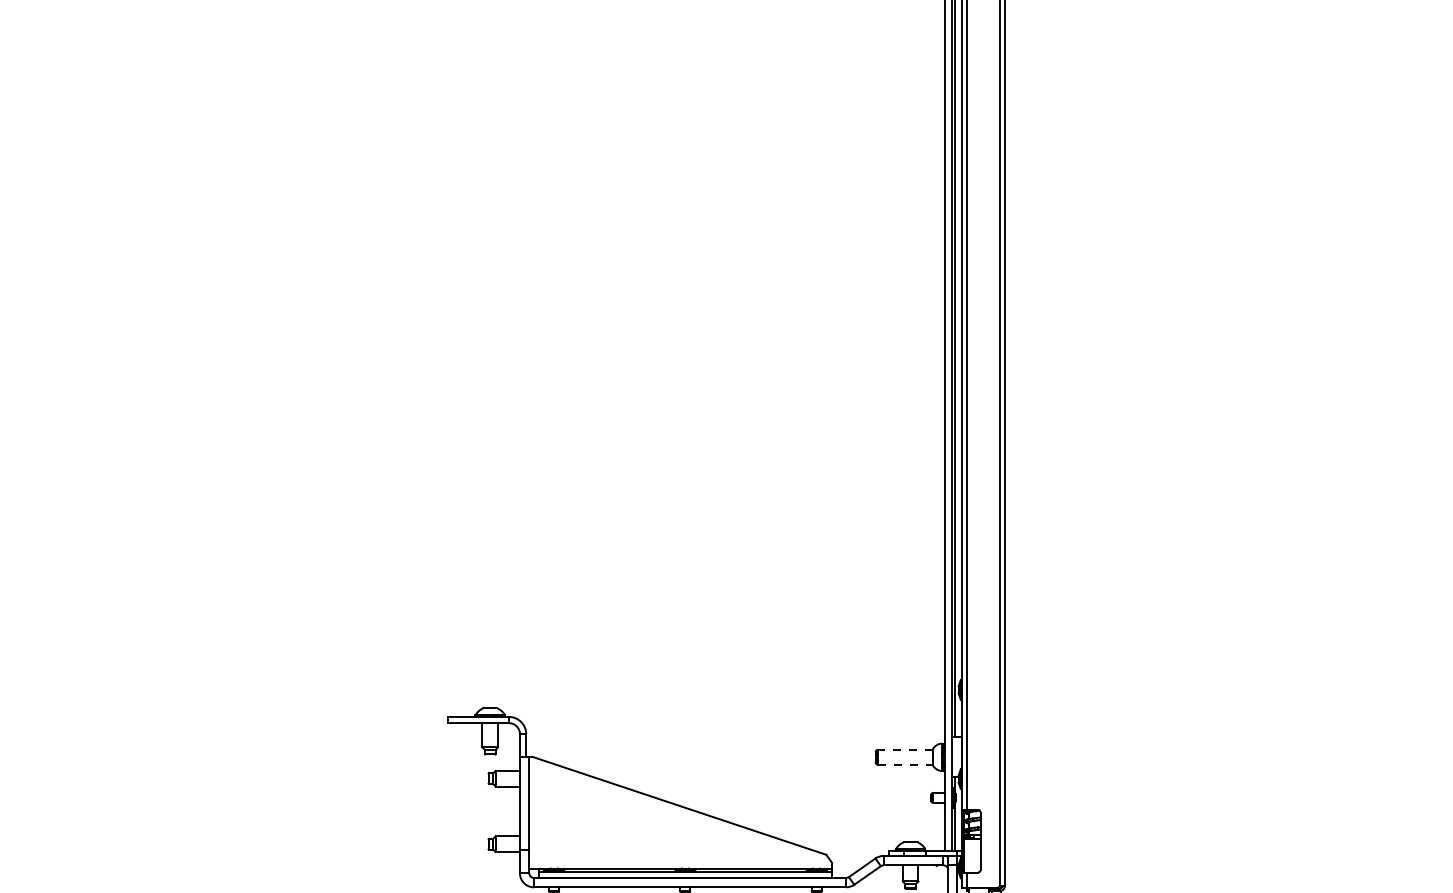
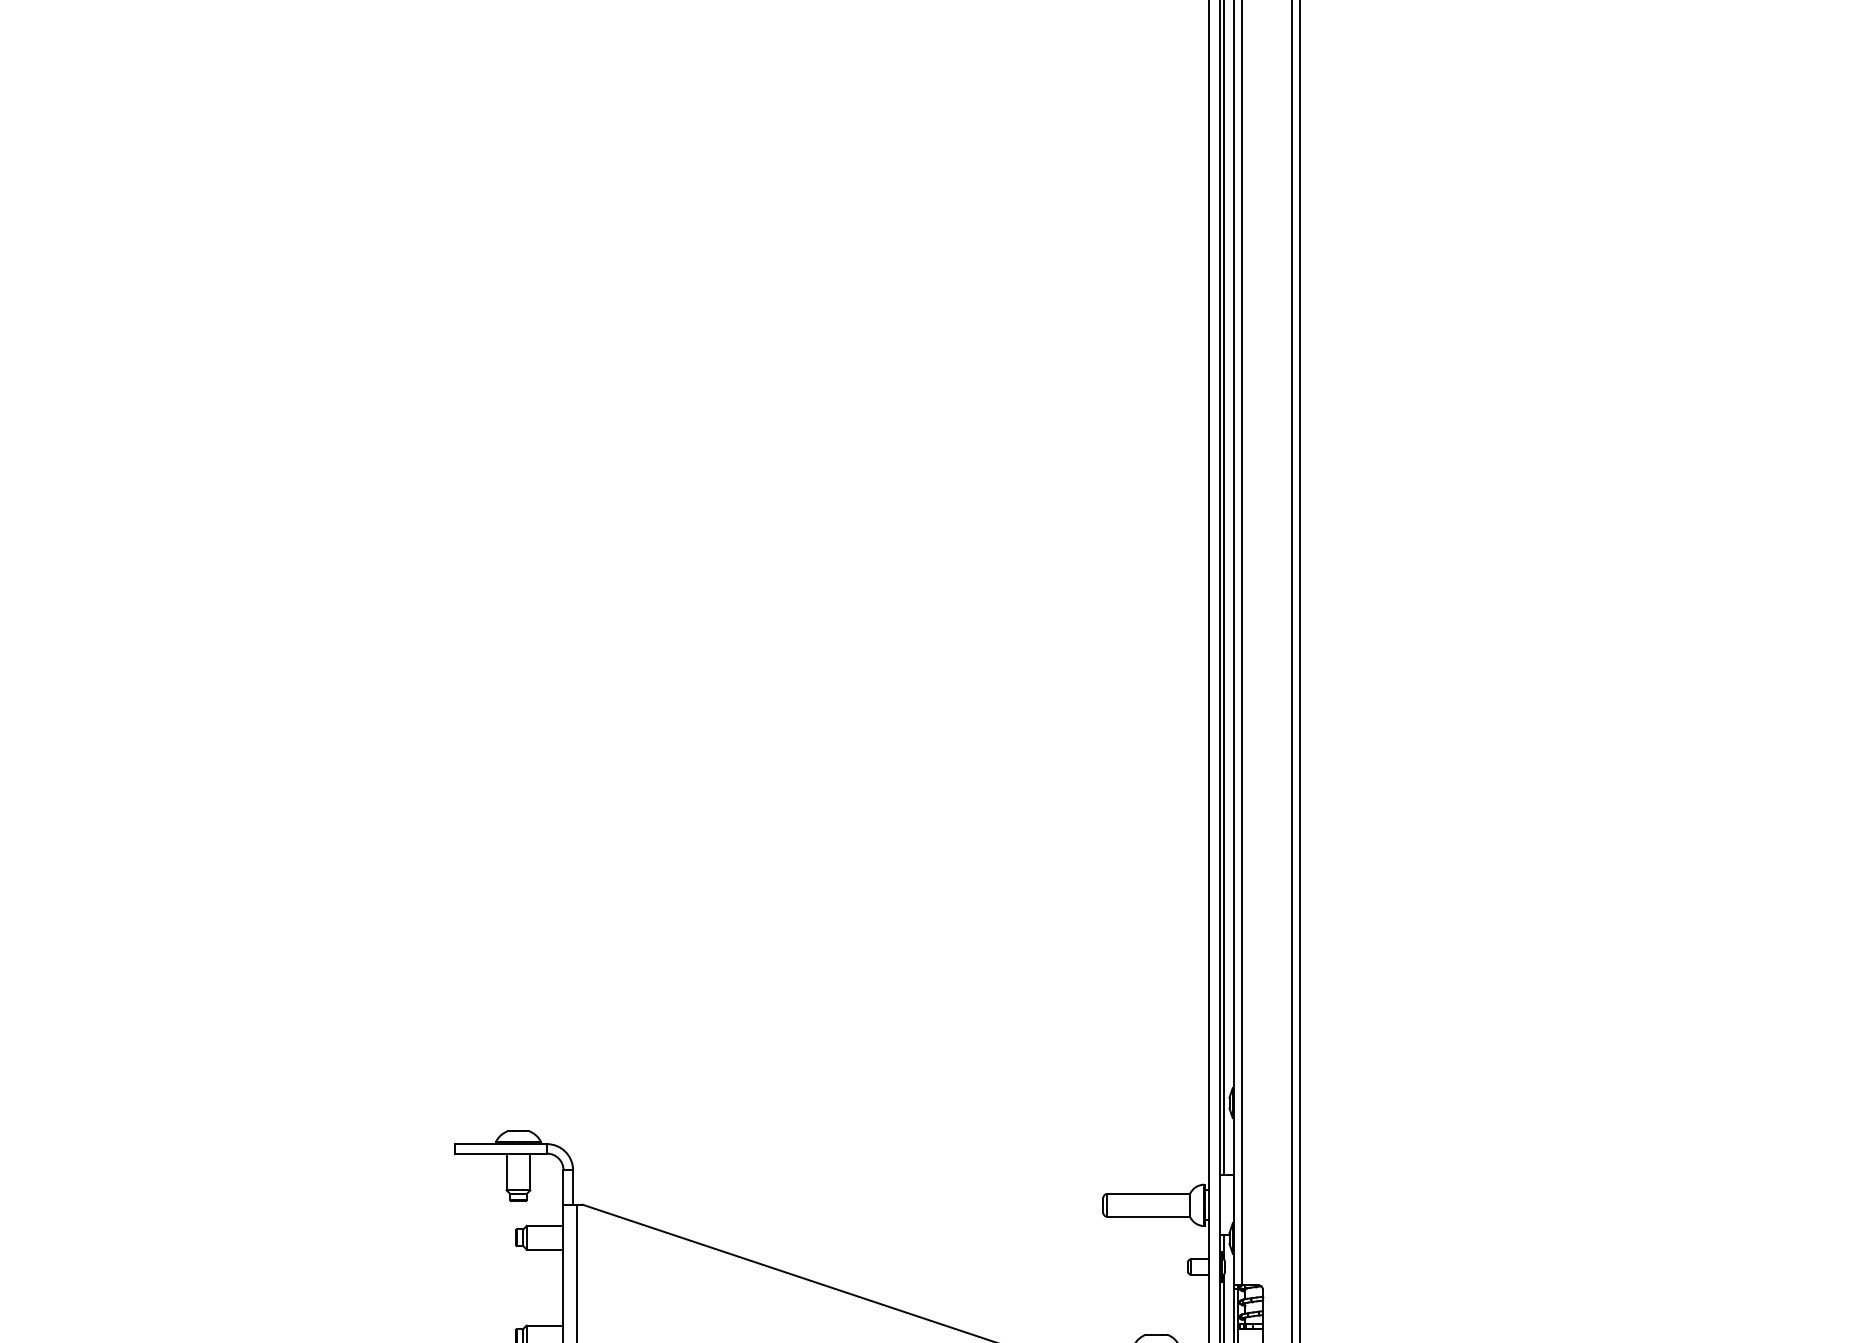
line: (904, 749) -> (1147, 1193), dashed -> solid
line: (905, 764) -> (1148, 1216), dashed -> solid

